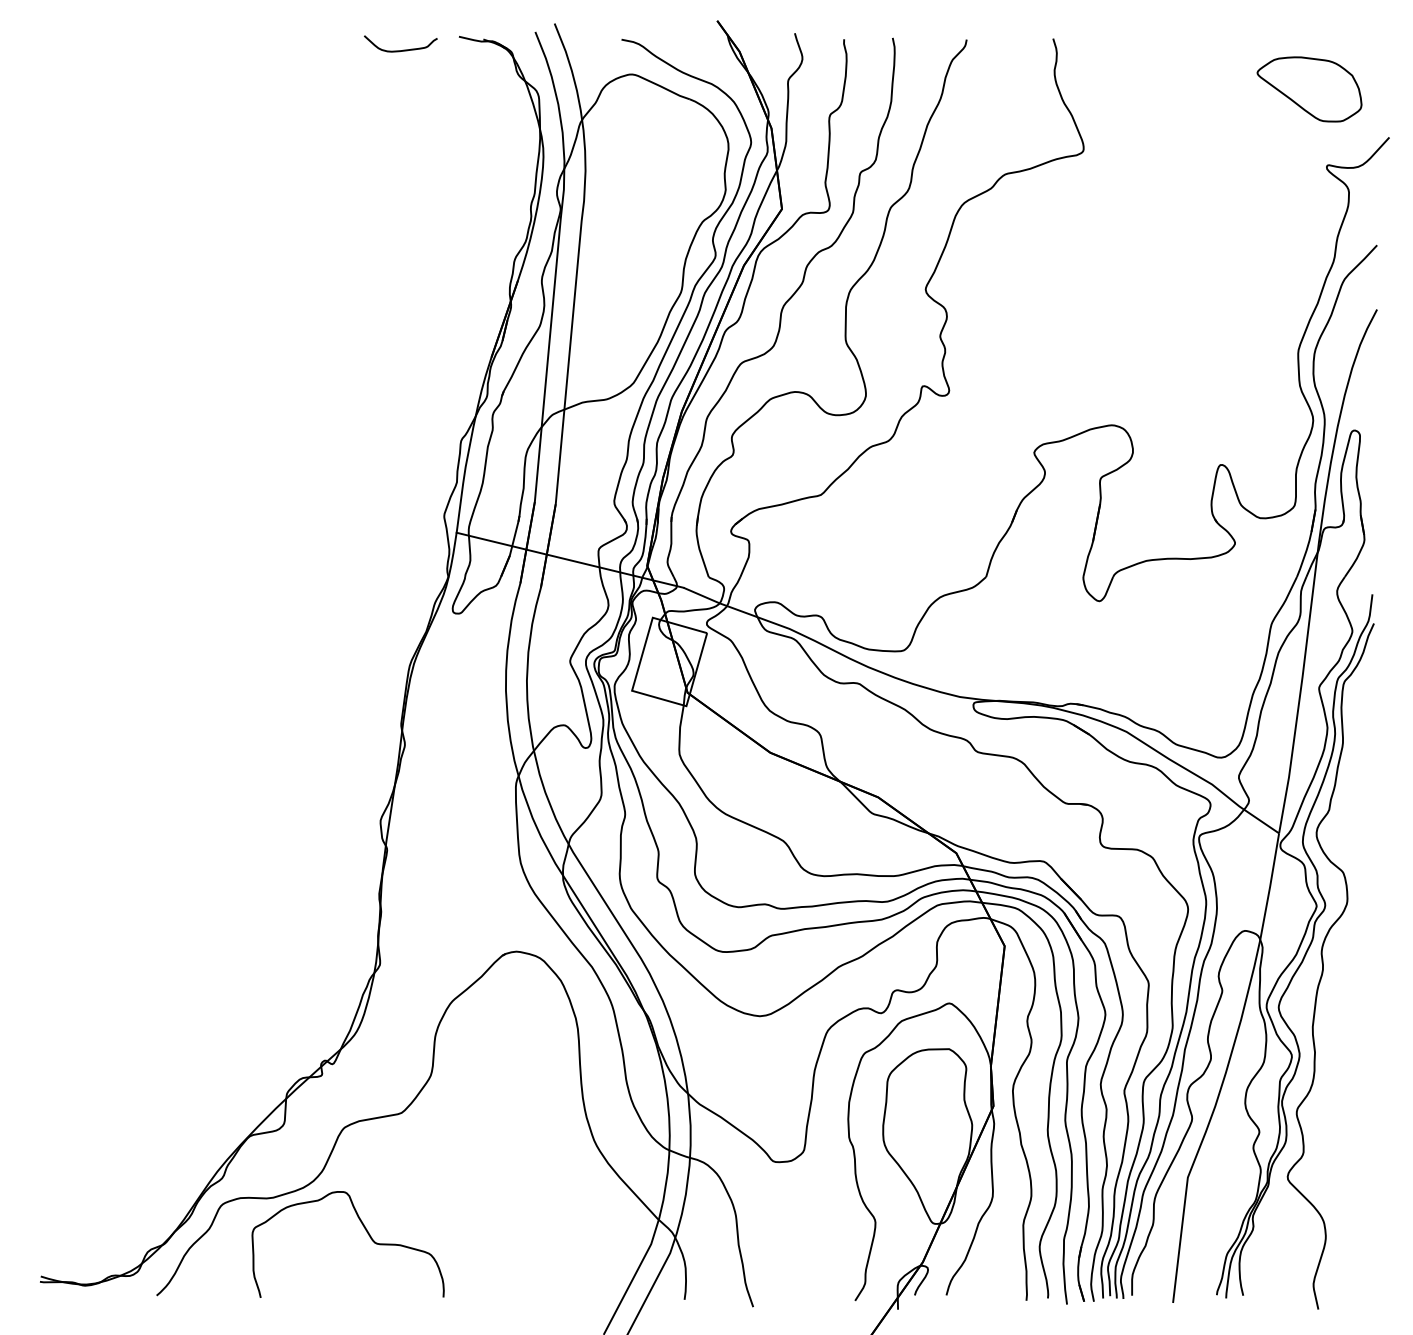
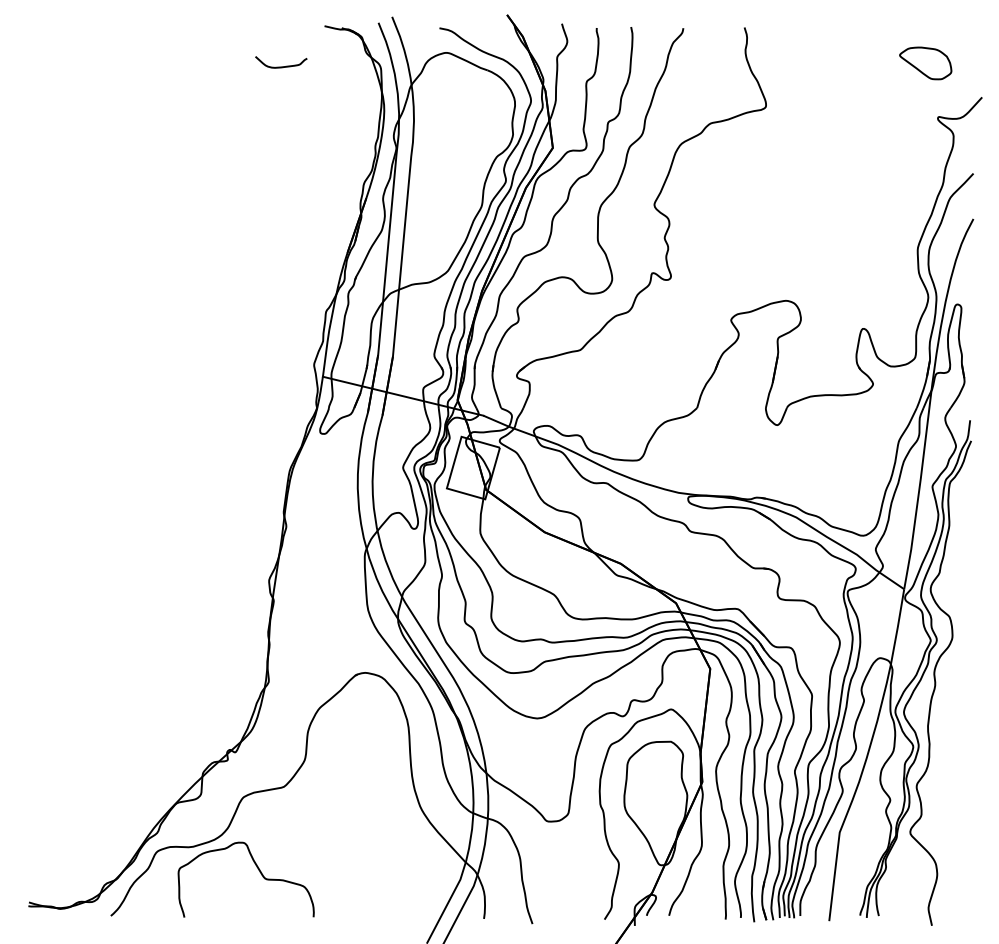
curve: (403, 49) -> (283, 66), moved
part: (1309, 89) -> (925, 63), size x0.7

